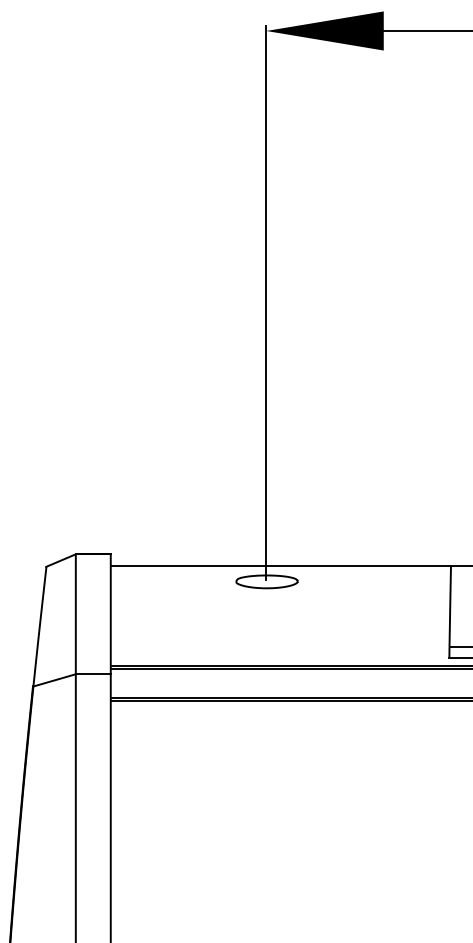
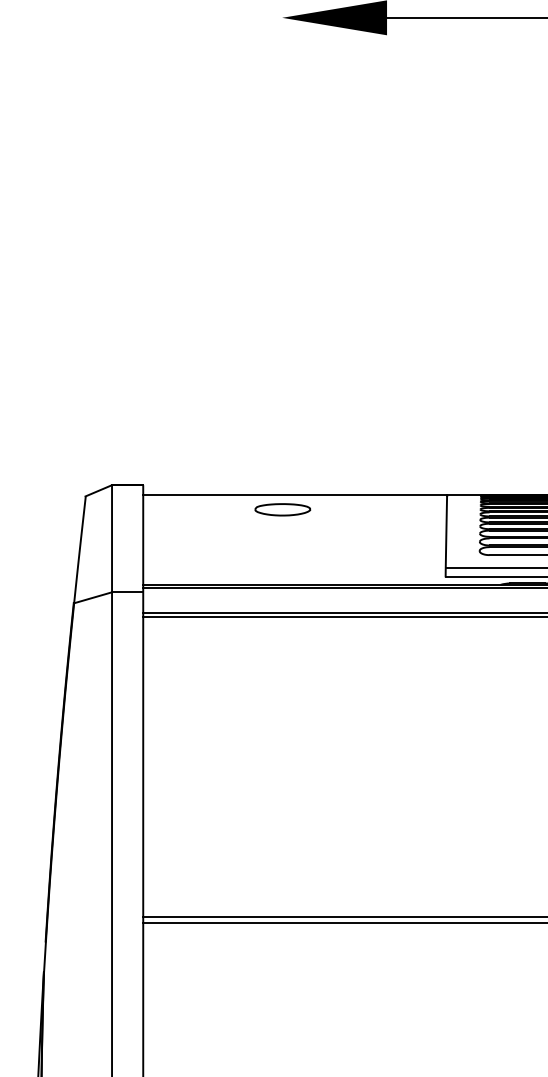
line: (266, 302) -> (282, 260), removed

